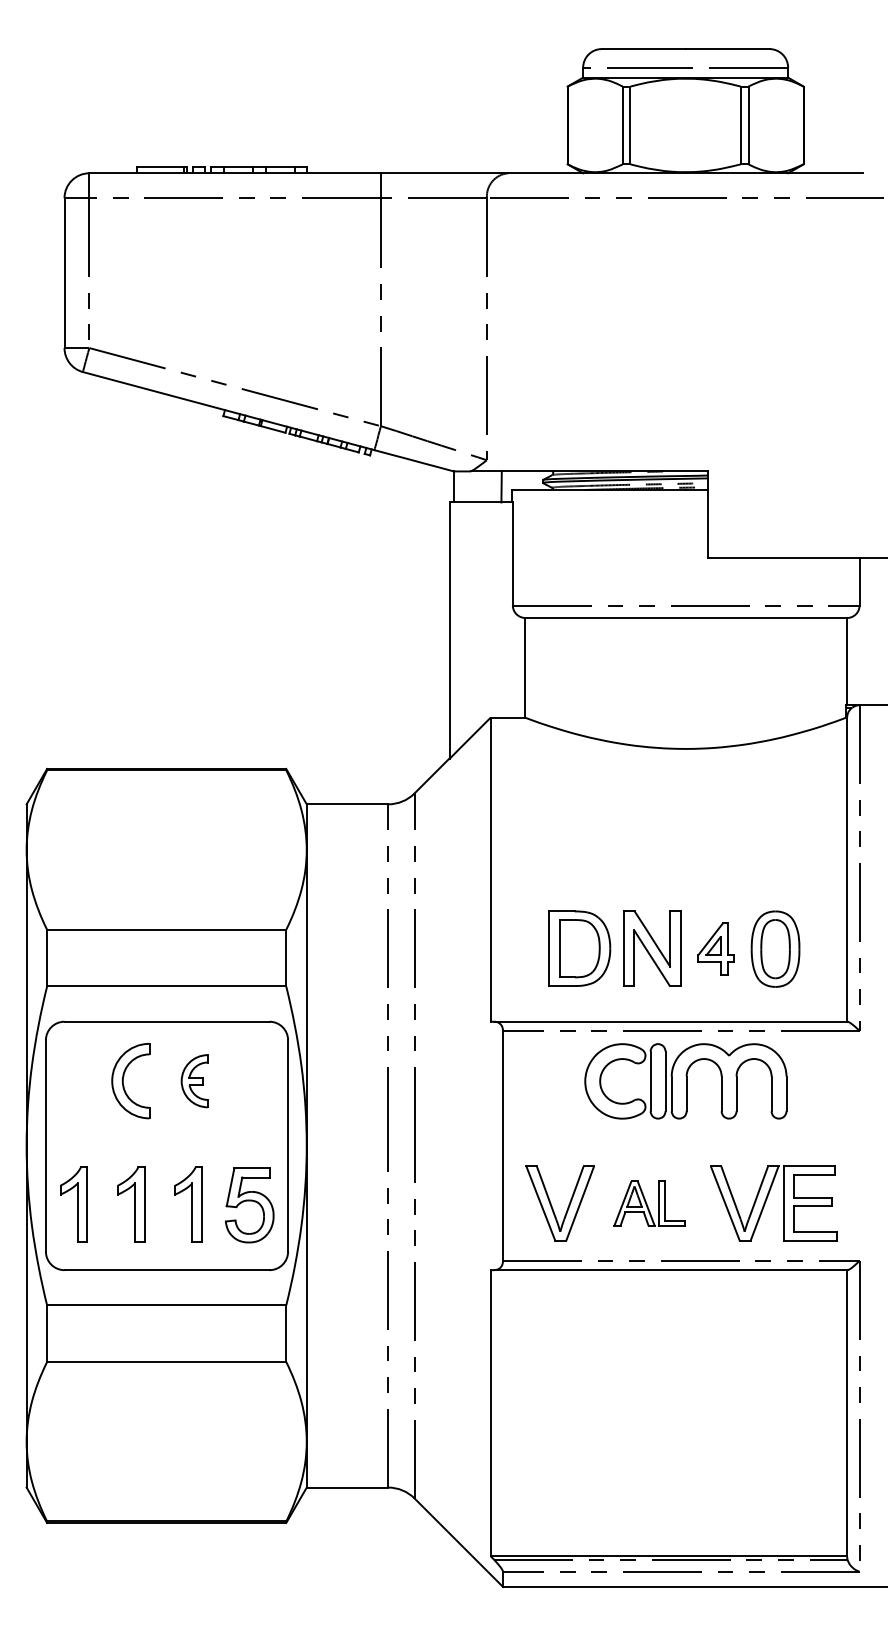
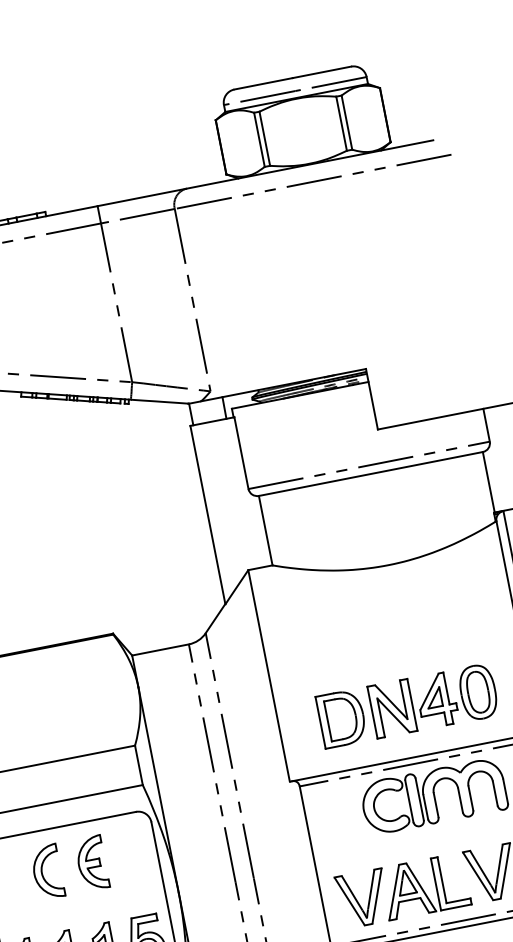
part: (715, 948) -> (436, 700), size x1.43
part: (194, 1081) -> (91, 863), size x1.43
part: (649, 1203) -> (425, 886), size x1.67

